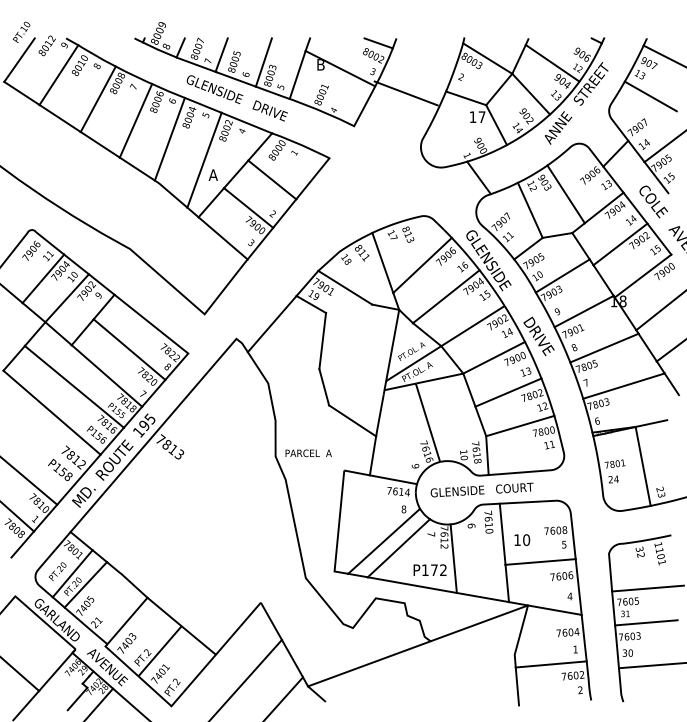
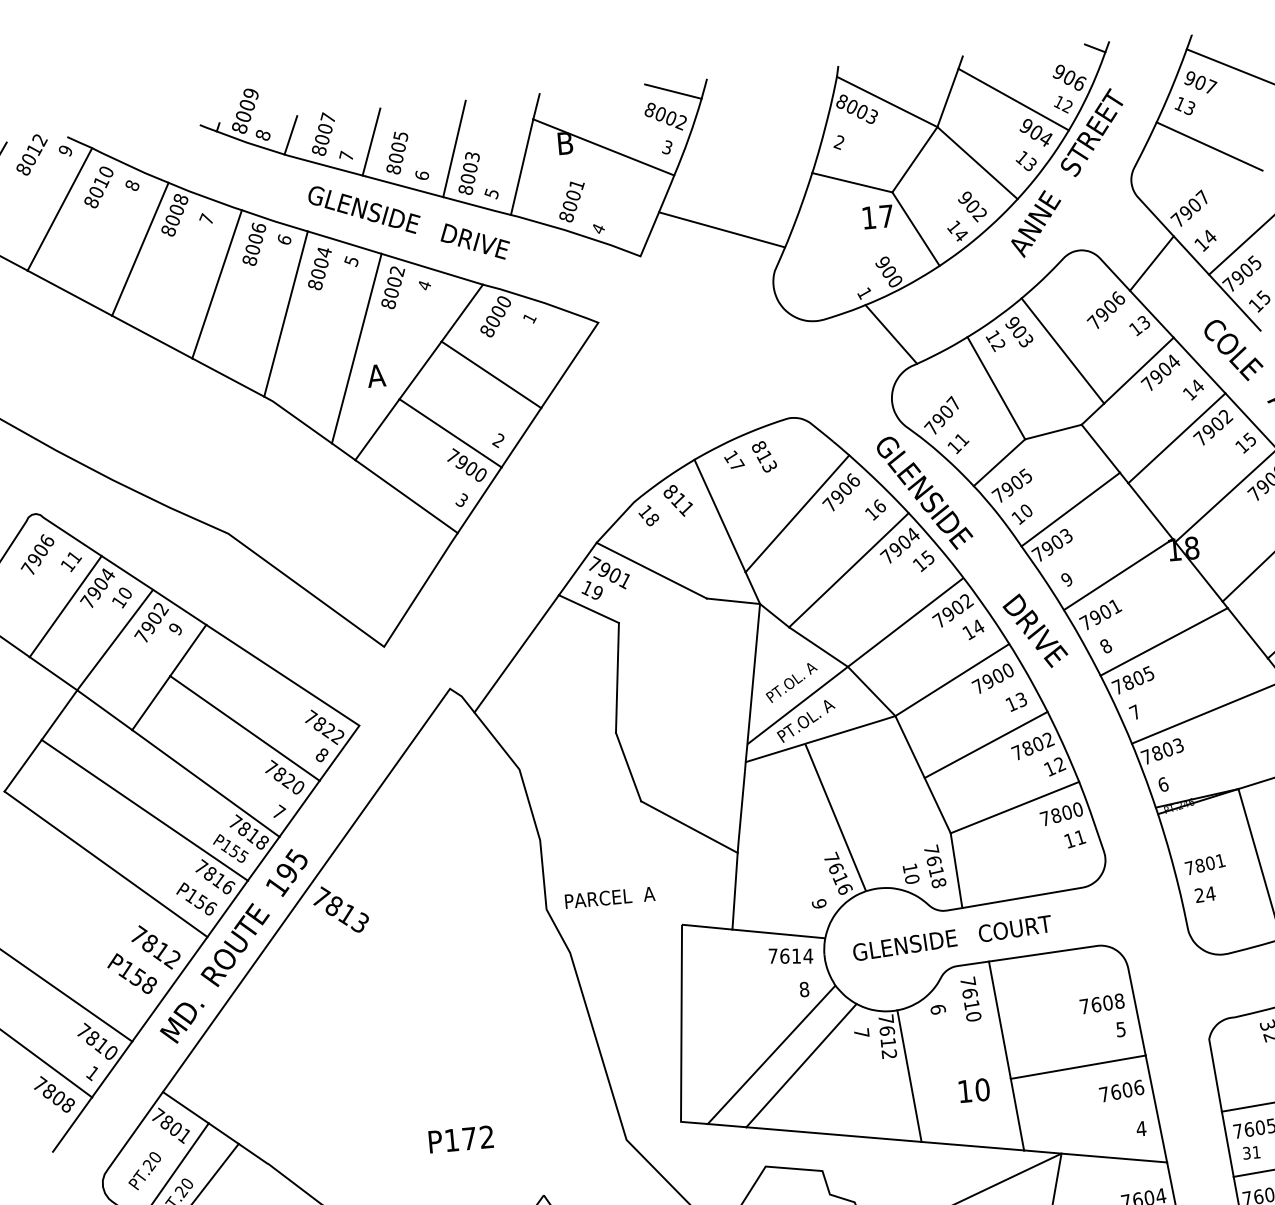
line: (405, 93) -> (720, 230), moved
text: (522, 539) -> (974, 1089), moved
text: (429, 569) -> (459, 1138), moved

